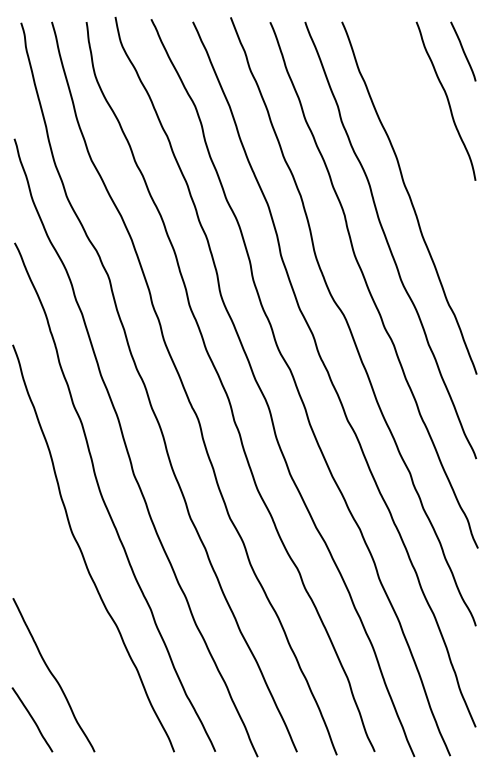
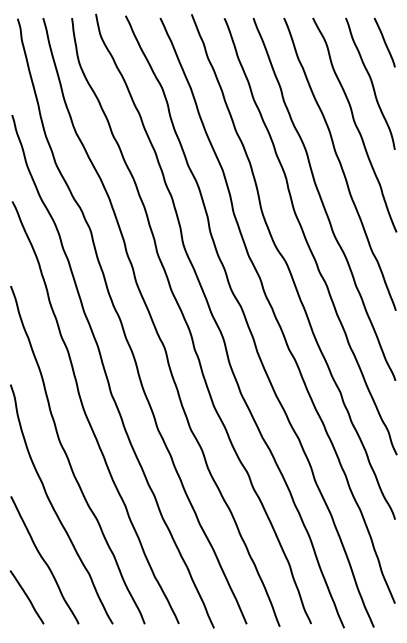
curve: (426, 150) -> (354, 124), added
curve: (65, 612) -> (54, 508), added

